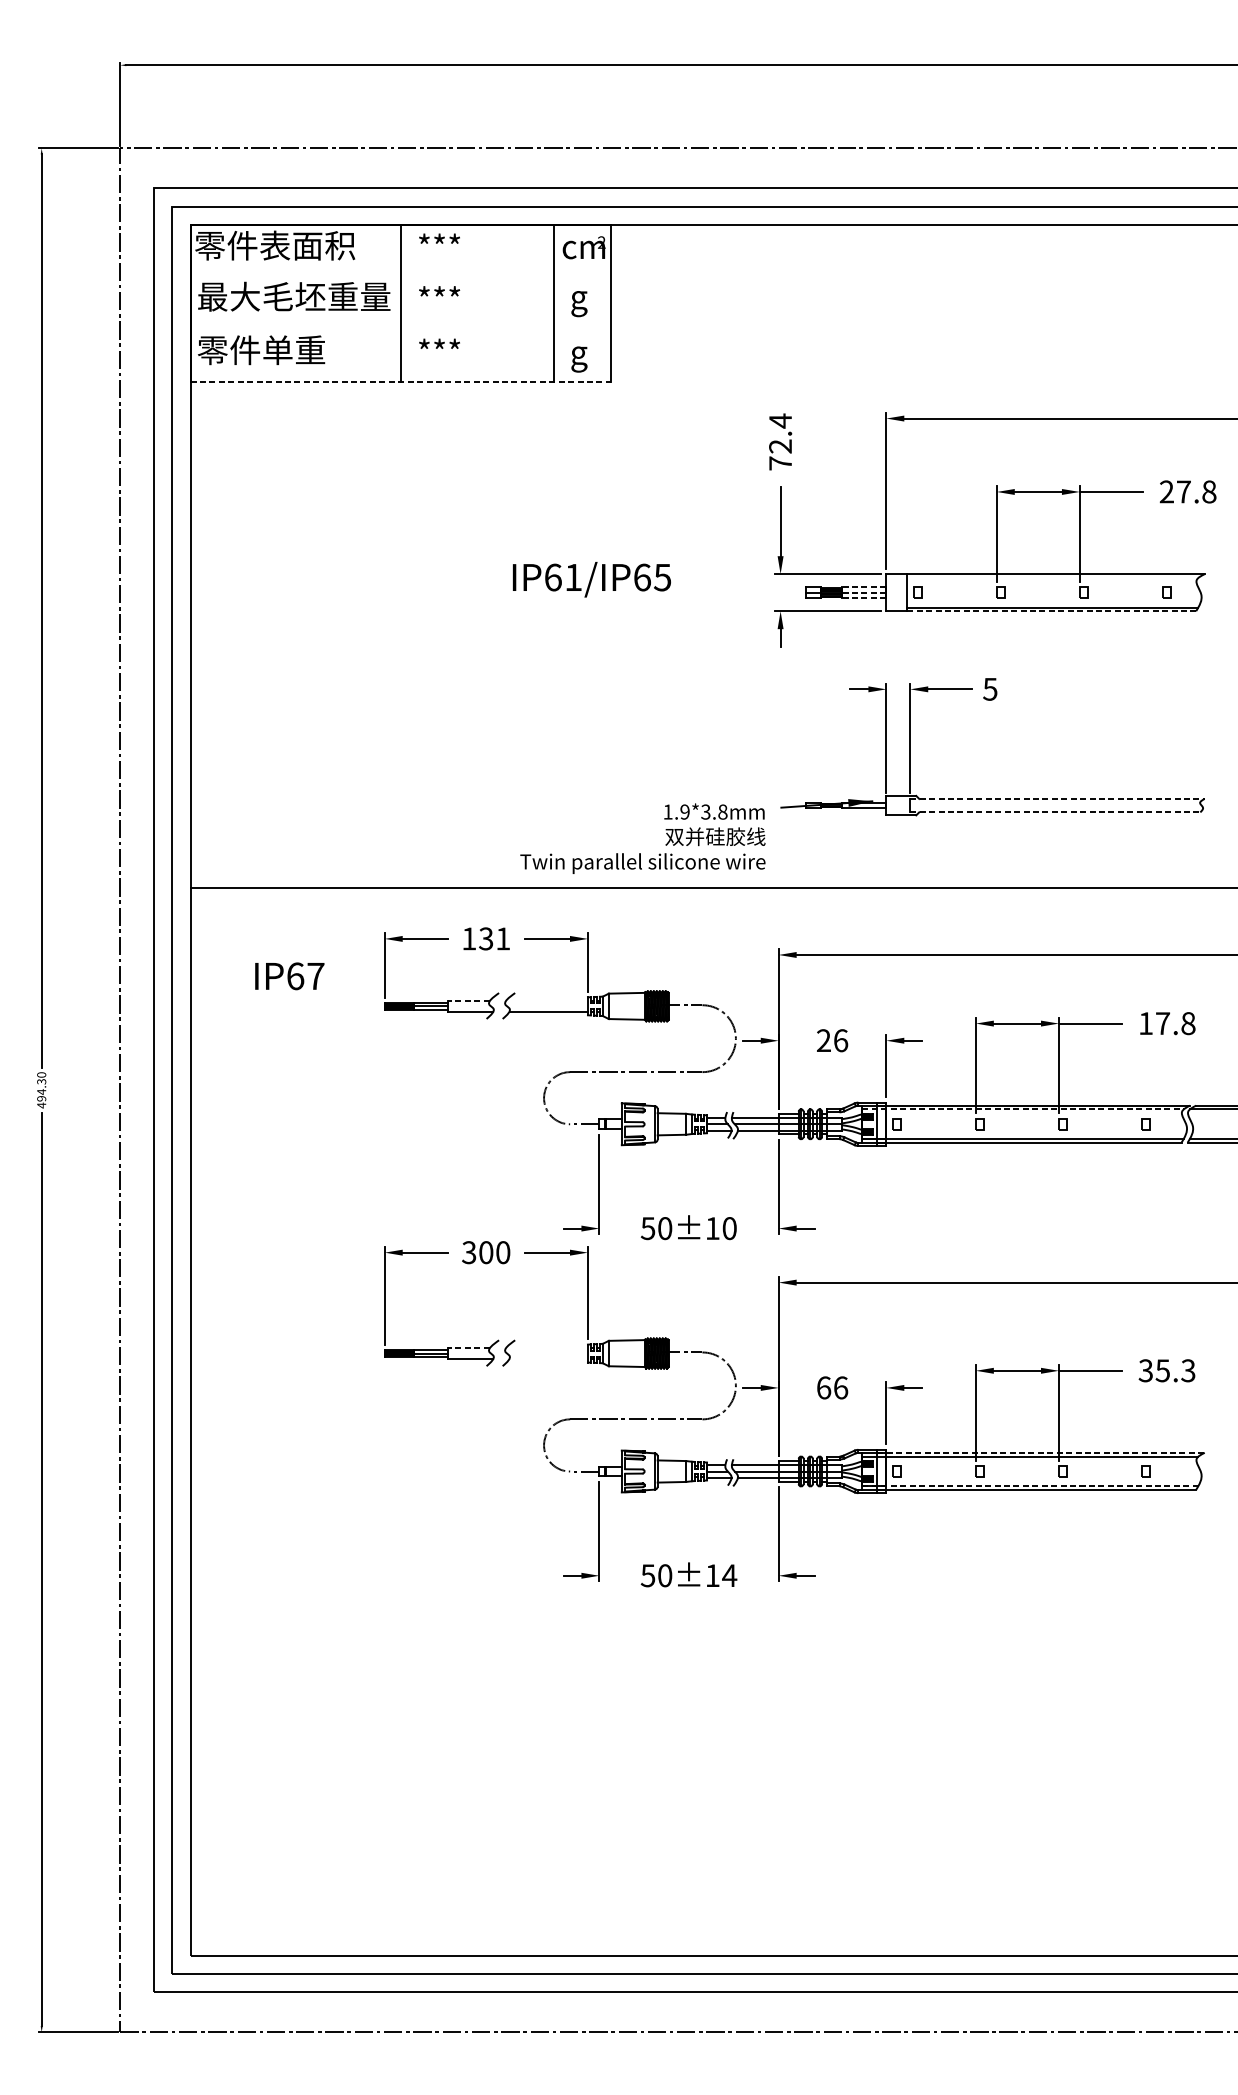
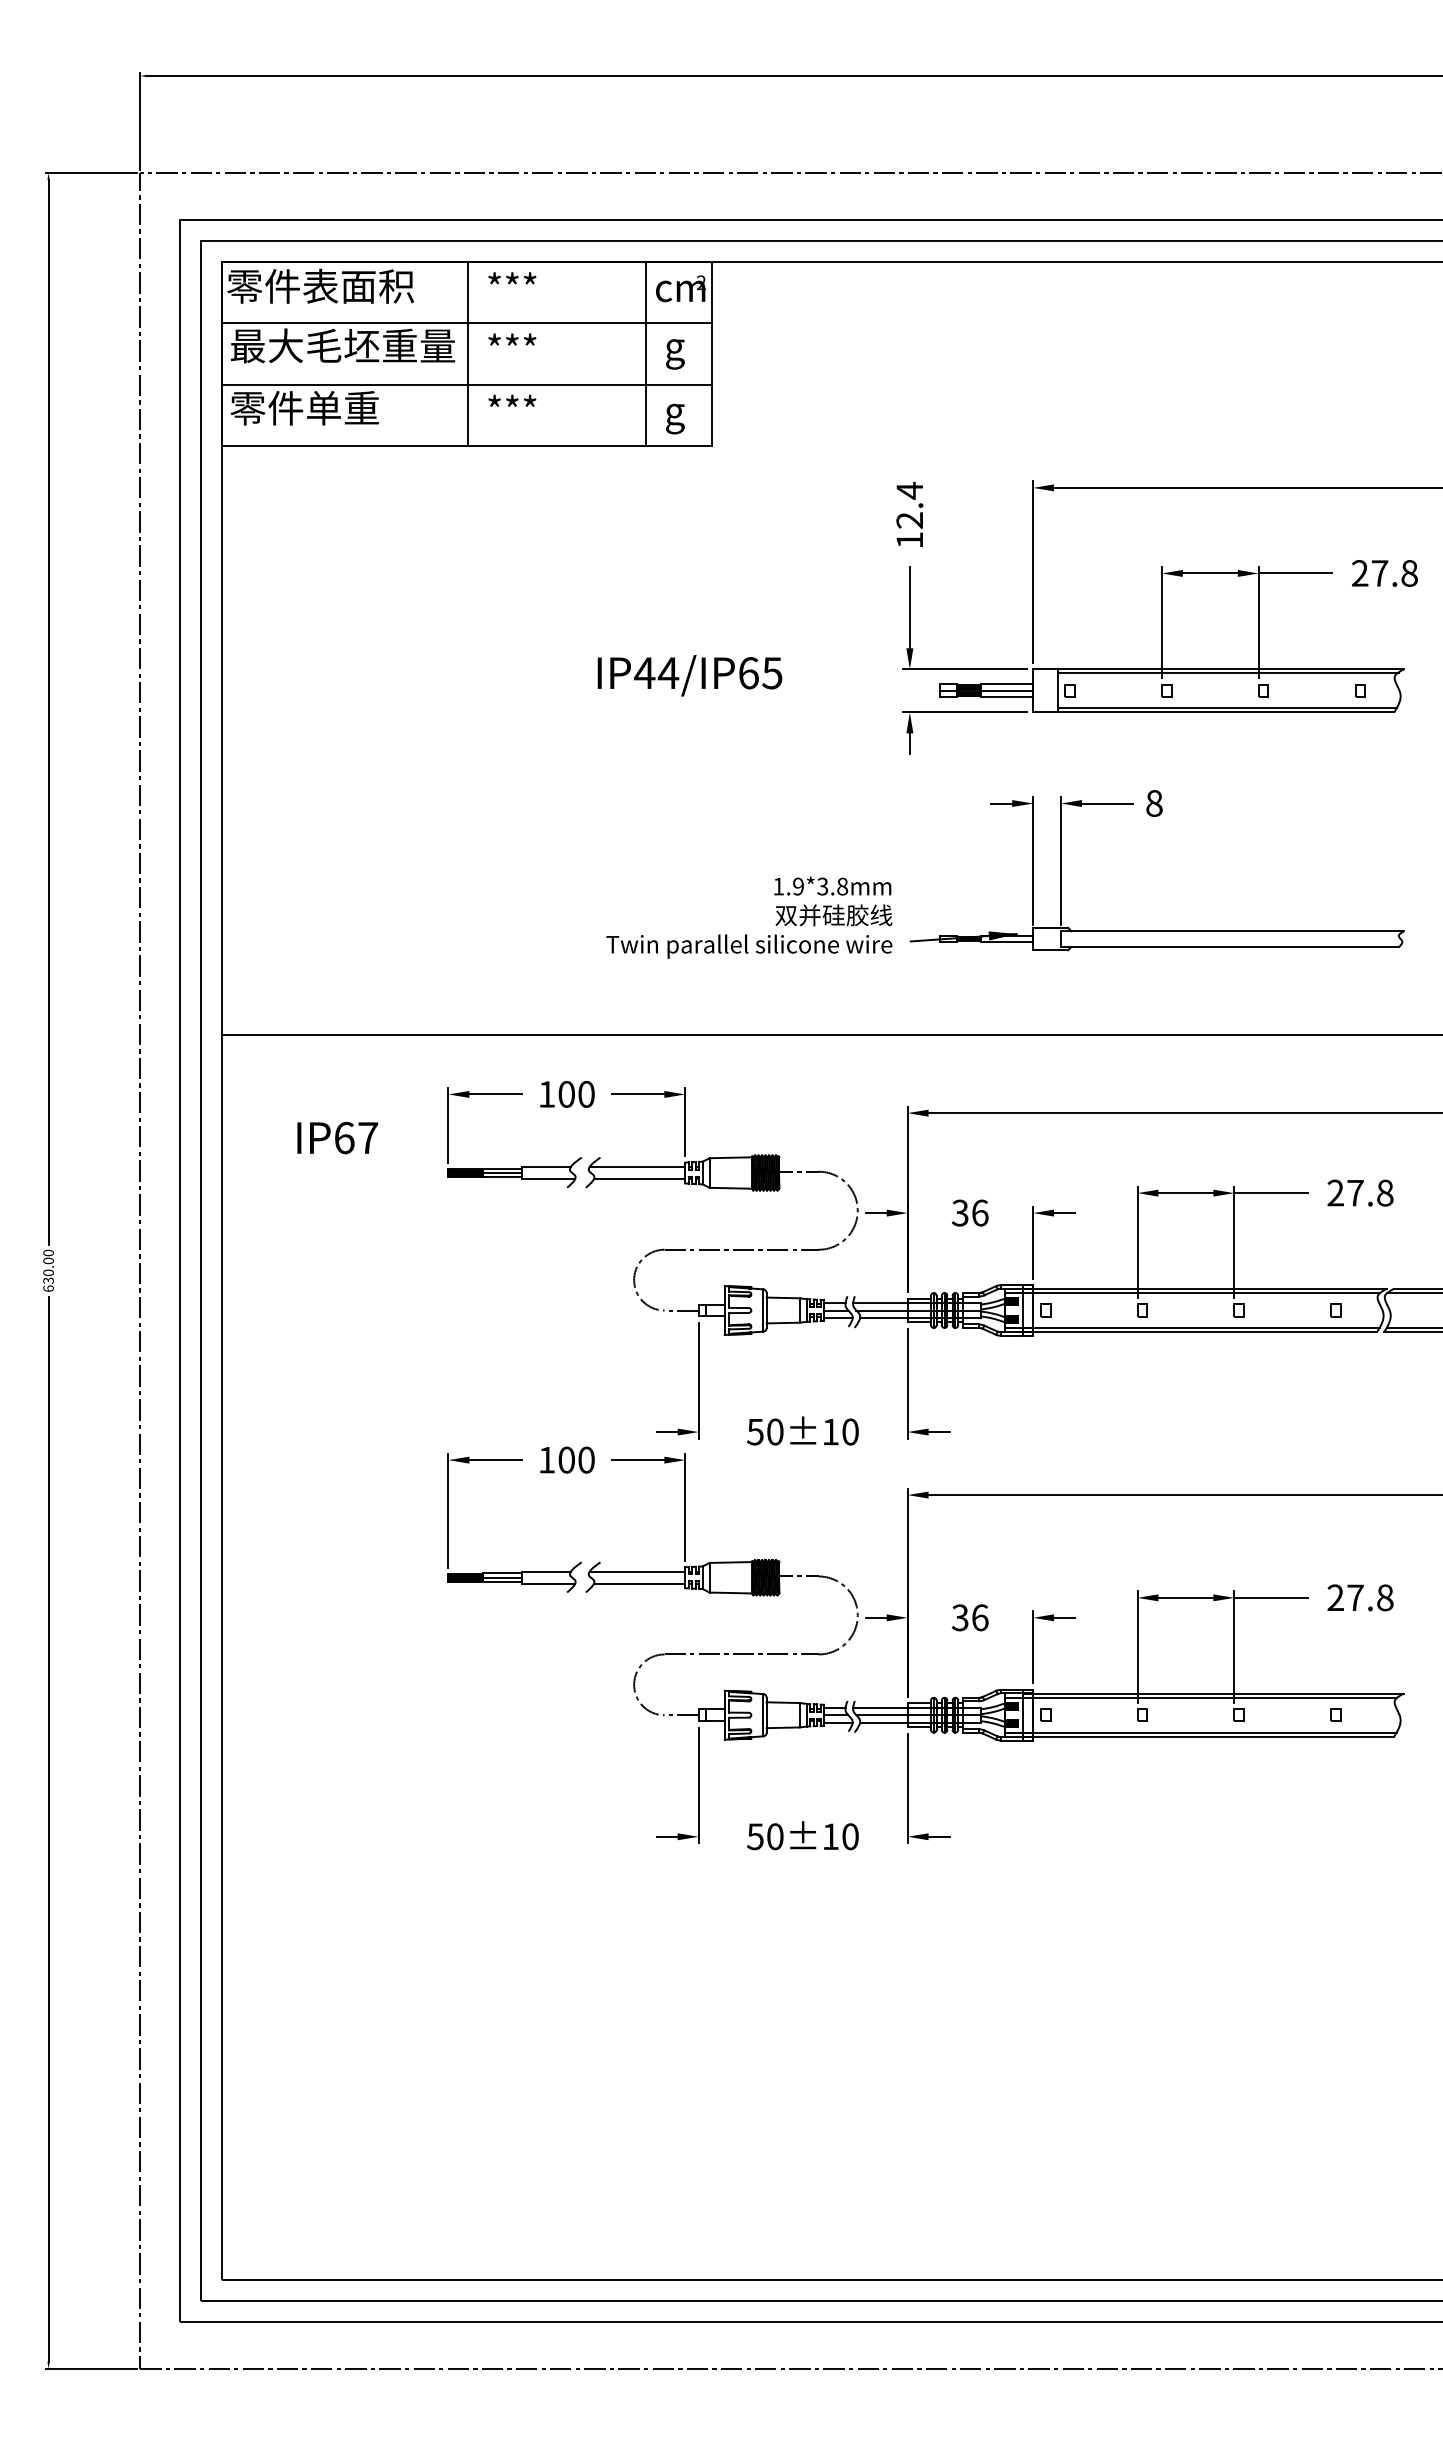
line: (401, 277) -> (467, 323), added
line: (401, 329) -> (467, 384), added
line: (401, 382) -> (467, 445), dashed -> solid
text: (780, 463) -> (909, 540), 72.4 -> 12.4
text: (563, 577) -> (656, 673), IP61/IP65 -> IP44/IP65
line: (1053, 577) -> (1228, 673), added
line: (864, 587) -> (1007, 684), dashed -> solid
line: (864, 592) -> (1007, 690), dashed -> solid
line: (864, 598) -> (1007, 697), dashed -> solid
line: (1052, 611) -> (1226, 712), dashed -> solid
text: (989, 689) -> (1153, 803), 5 -> 8
line: (1057, 799) -> (1232, 931), dashed -> solid
line: (1055, 812) -> (1230, 946), dashed -> solid
text: (643, 838) -> (749, 917), moved
text: (494, 938) -> (576, 1094), 131 -> 100
line: (468, 1000) -> (545, 1166), dashed -> solid
line: (546, 1000) -> (637, 1166), added
text: (1145, 1023) -> (1335, 1192), 17.8 -> 27.8
text: (824, 1041) -> (960, 1213), 26 -> 36
text: (41, 1093) -> (48, 1274), 494.30 -> 630.00
line: (1023, 1109) -> (1193, 1293), dashed -> solid
text: (468, 1252) -> (546, 1459), 300 -> 100
line: (468, 1348) -> (545, 1571), dashed -> solid
line: (546, 1348) -> (637, 1571), added
line: (548, 1358) -> (639, 1583), added
text: (1167, 1370) -> (1360, 1597), 35.3 -> 27.8
text: (823, 1387) -> (959, 1617), 66 -> 36
line: (1041, 1452) -> (1213, 1693), dashed -> solid
line: (1029, 1486) -> (1200, 1732), dashed -> solid
text: (729, 1575) -> (850, 1836), 50±14 -> 50±10

